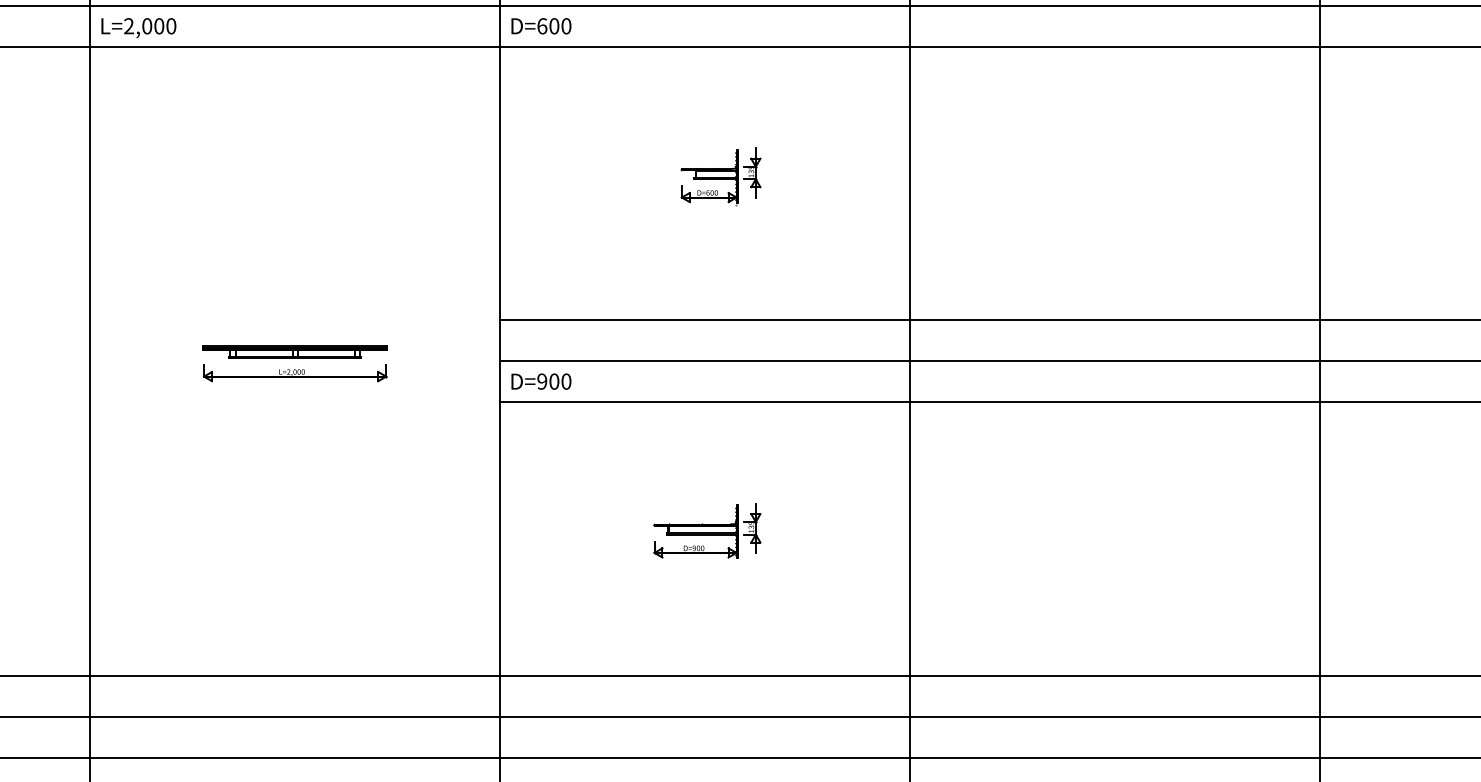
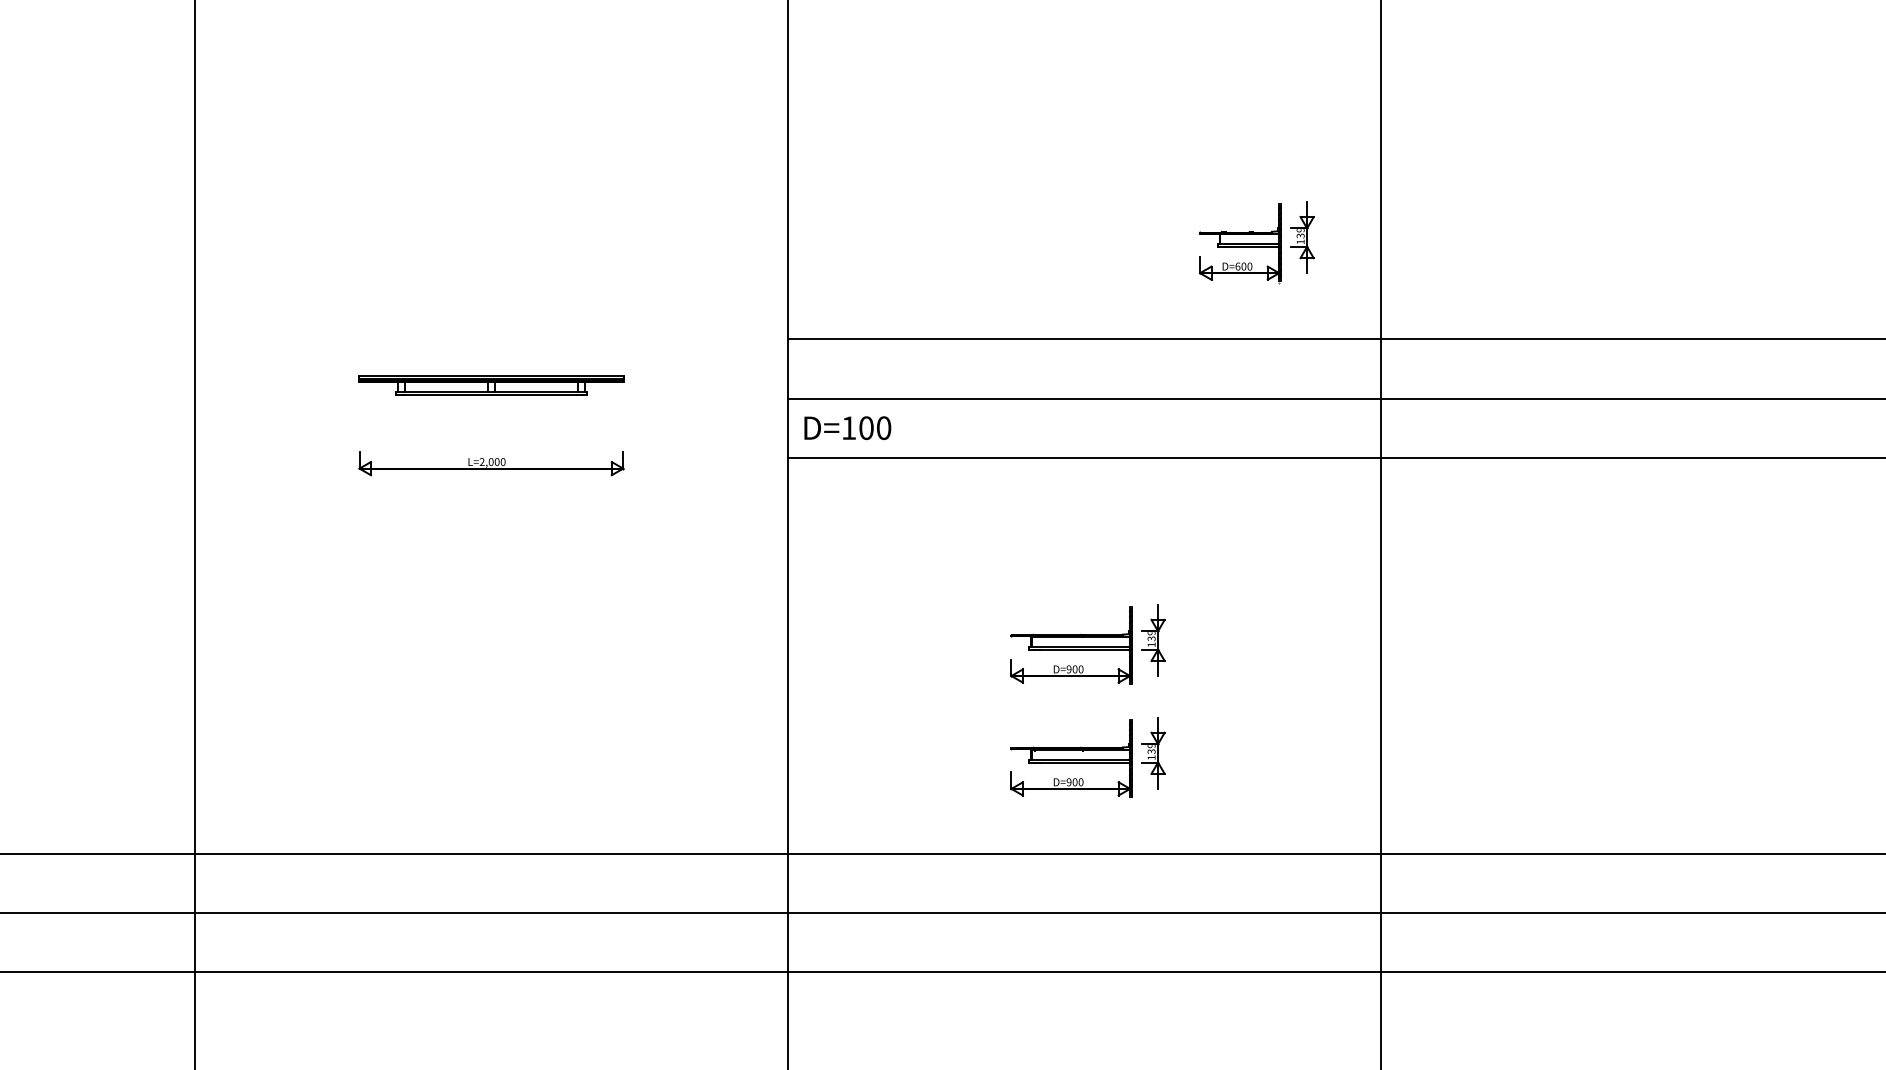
part: (720, 176) -> (1255, 242), moved
part: (294, 373) -> (490, 464), moved
text: (542, 381) -> (849, 427), D=900 -> D=100
part: (707, 608) -> (1088, 756), added

